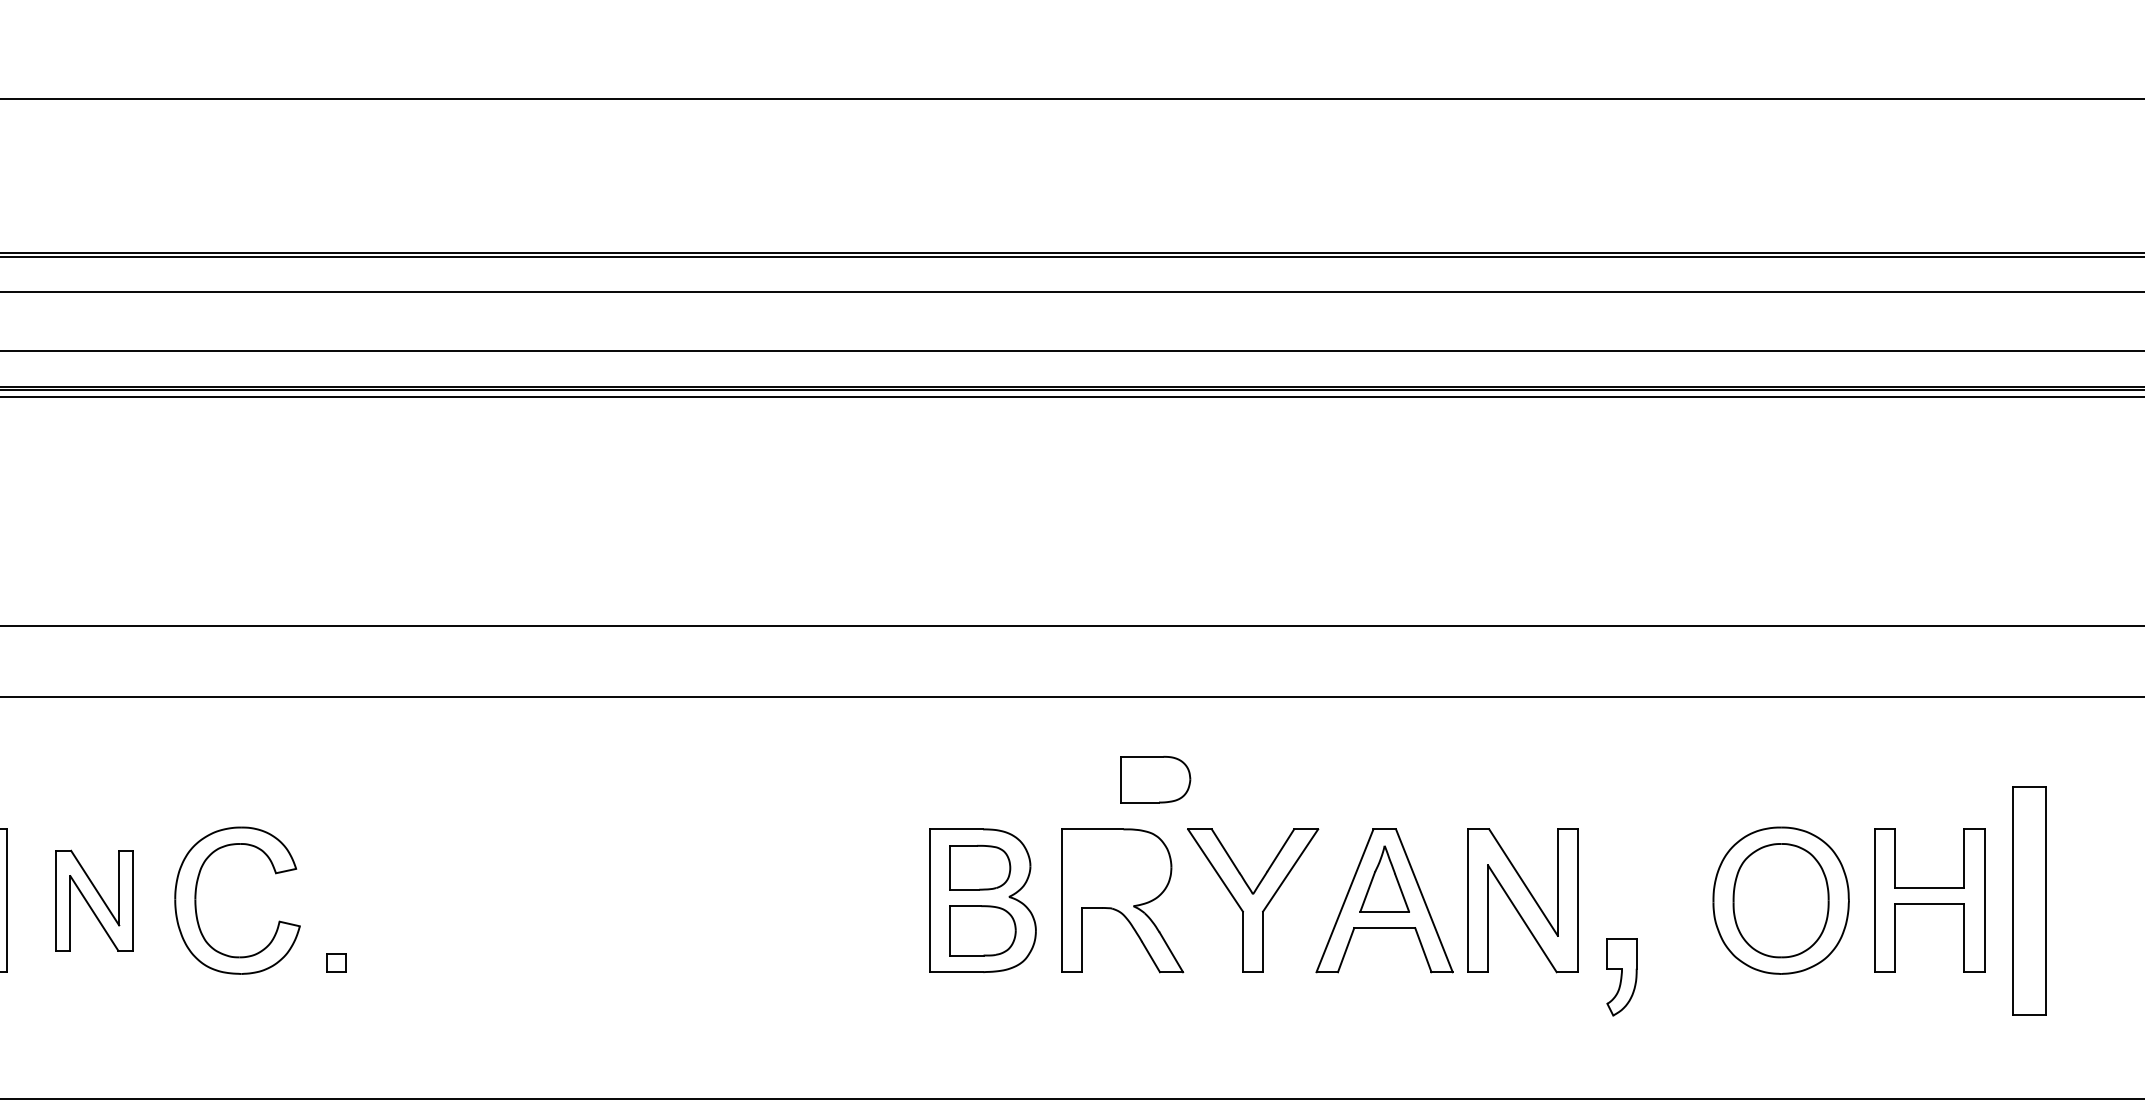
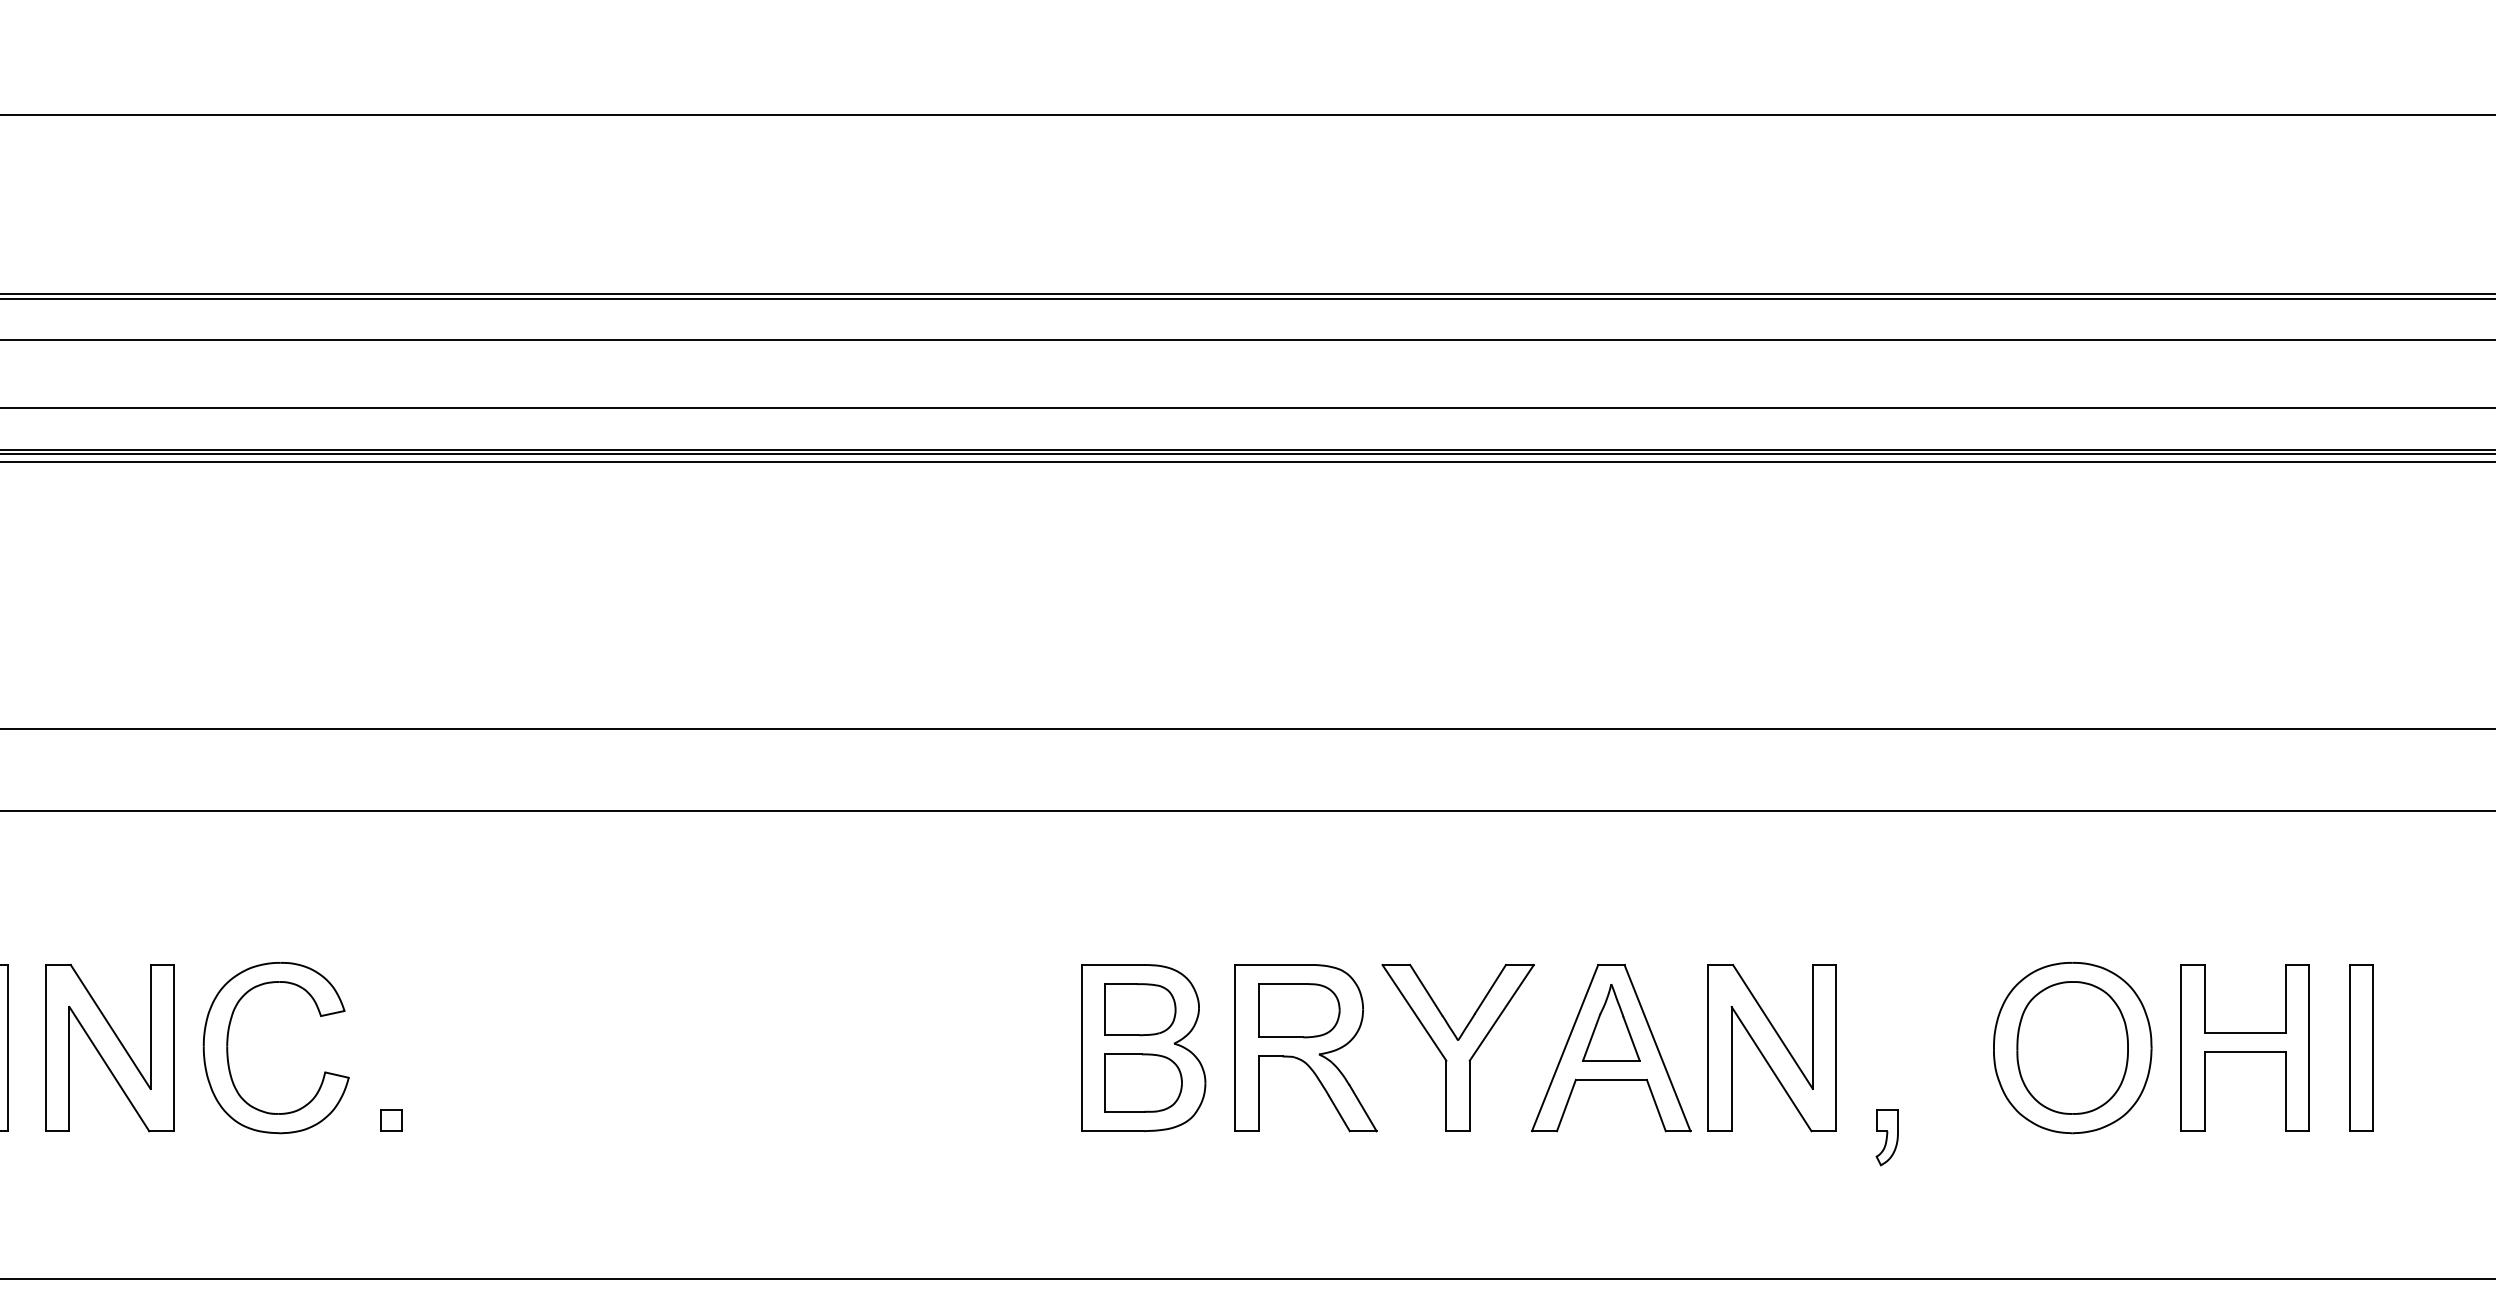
part: (1155, 779) -> (1299, 1010), moved
part: (94, 900) -> (109, 1047), size x1.43
part: (2028, 900) -> (2360, 1047), size x0.62
part: (1621, 977) -> (1886, 1137), size x0.62

